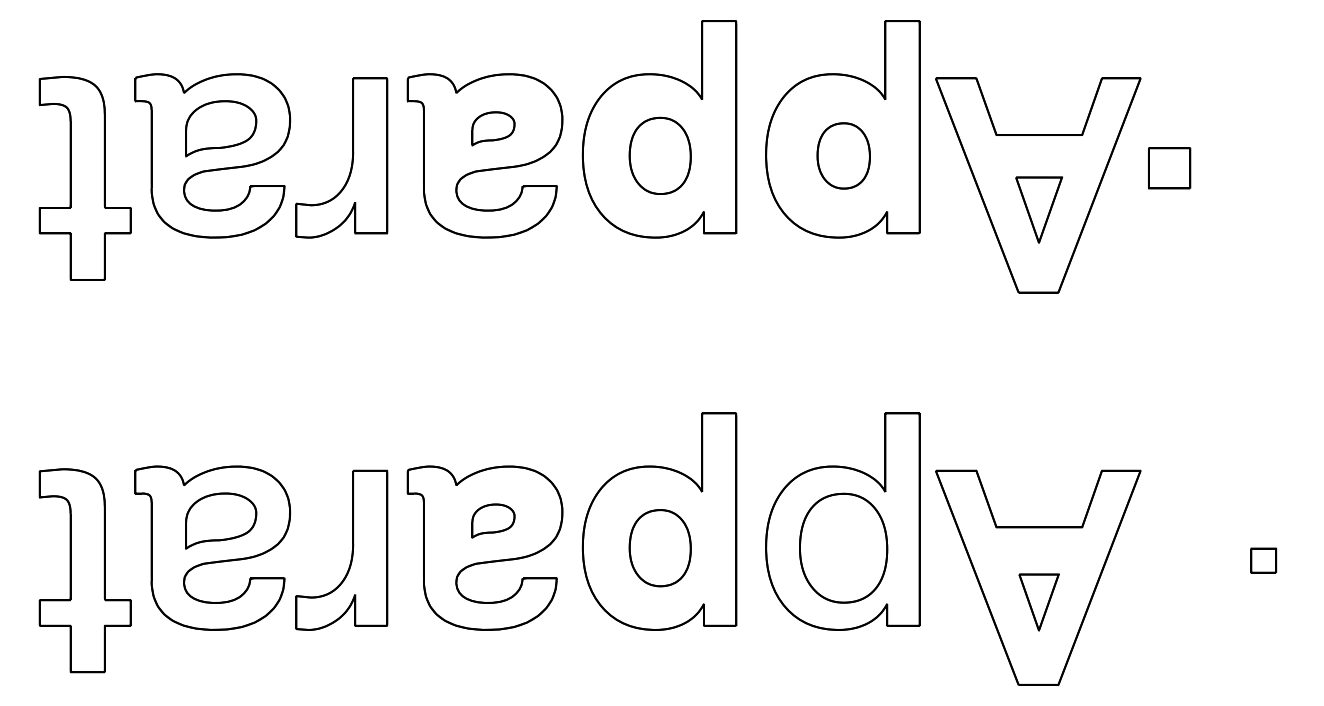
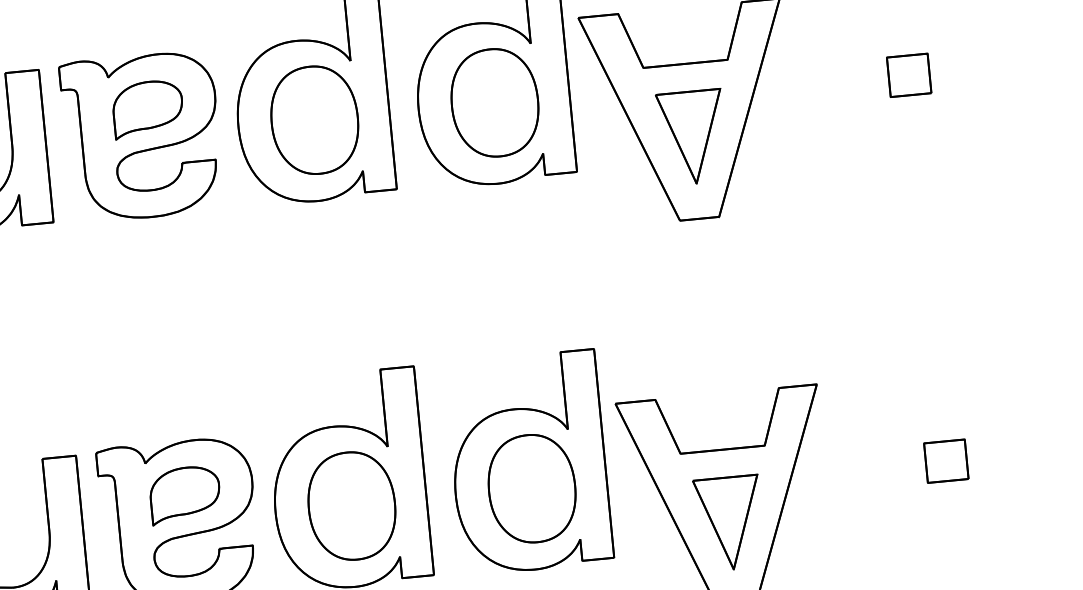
part: (493, 128) -> (148, 109), size x1.67
part: (659, 155) -> (313, 119), size x1.43
part: (843, 155) -> (494, 102), size x1.67
part: (1169, 168) -> (909, 75), moved
part: (1038, 209) -> (691, 137), size x1.43
part: (493, 520) -> (185, 494), size x1.67
part: (659, 547) -> (351, 505), size x1.43
part: (1263, 560) -> (946, 461), size x1.67
part: (1038, 602) -> (728, 523), size x1.67

